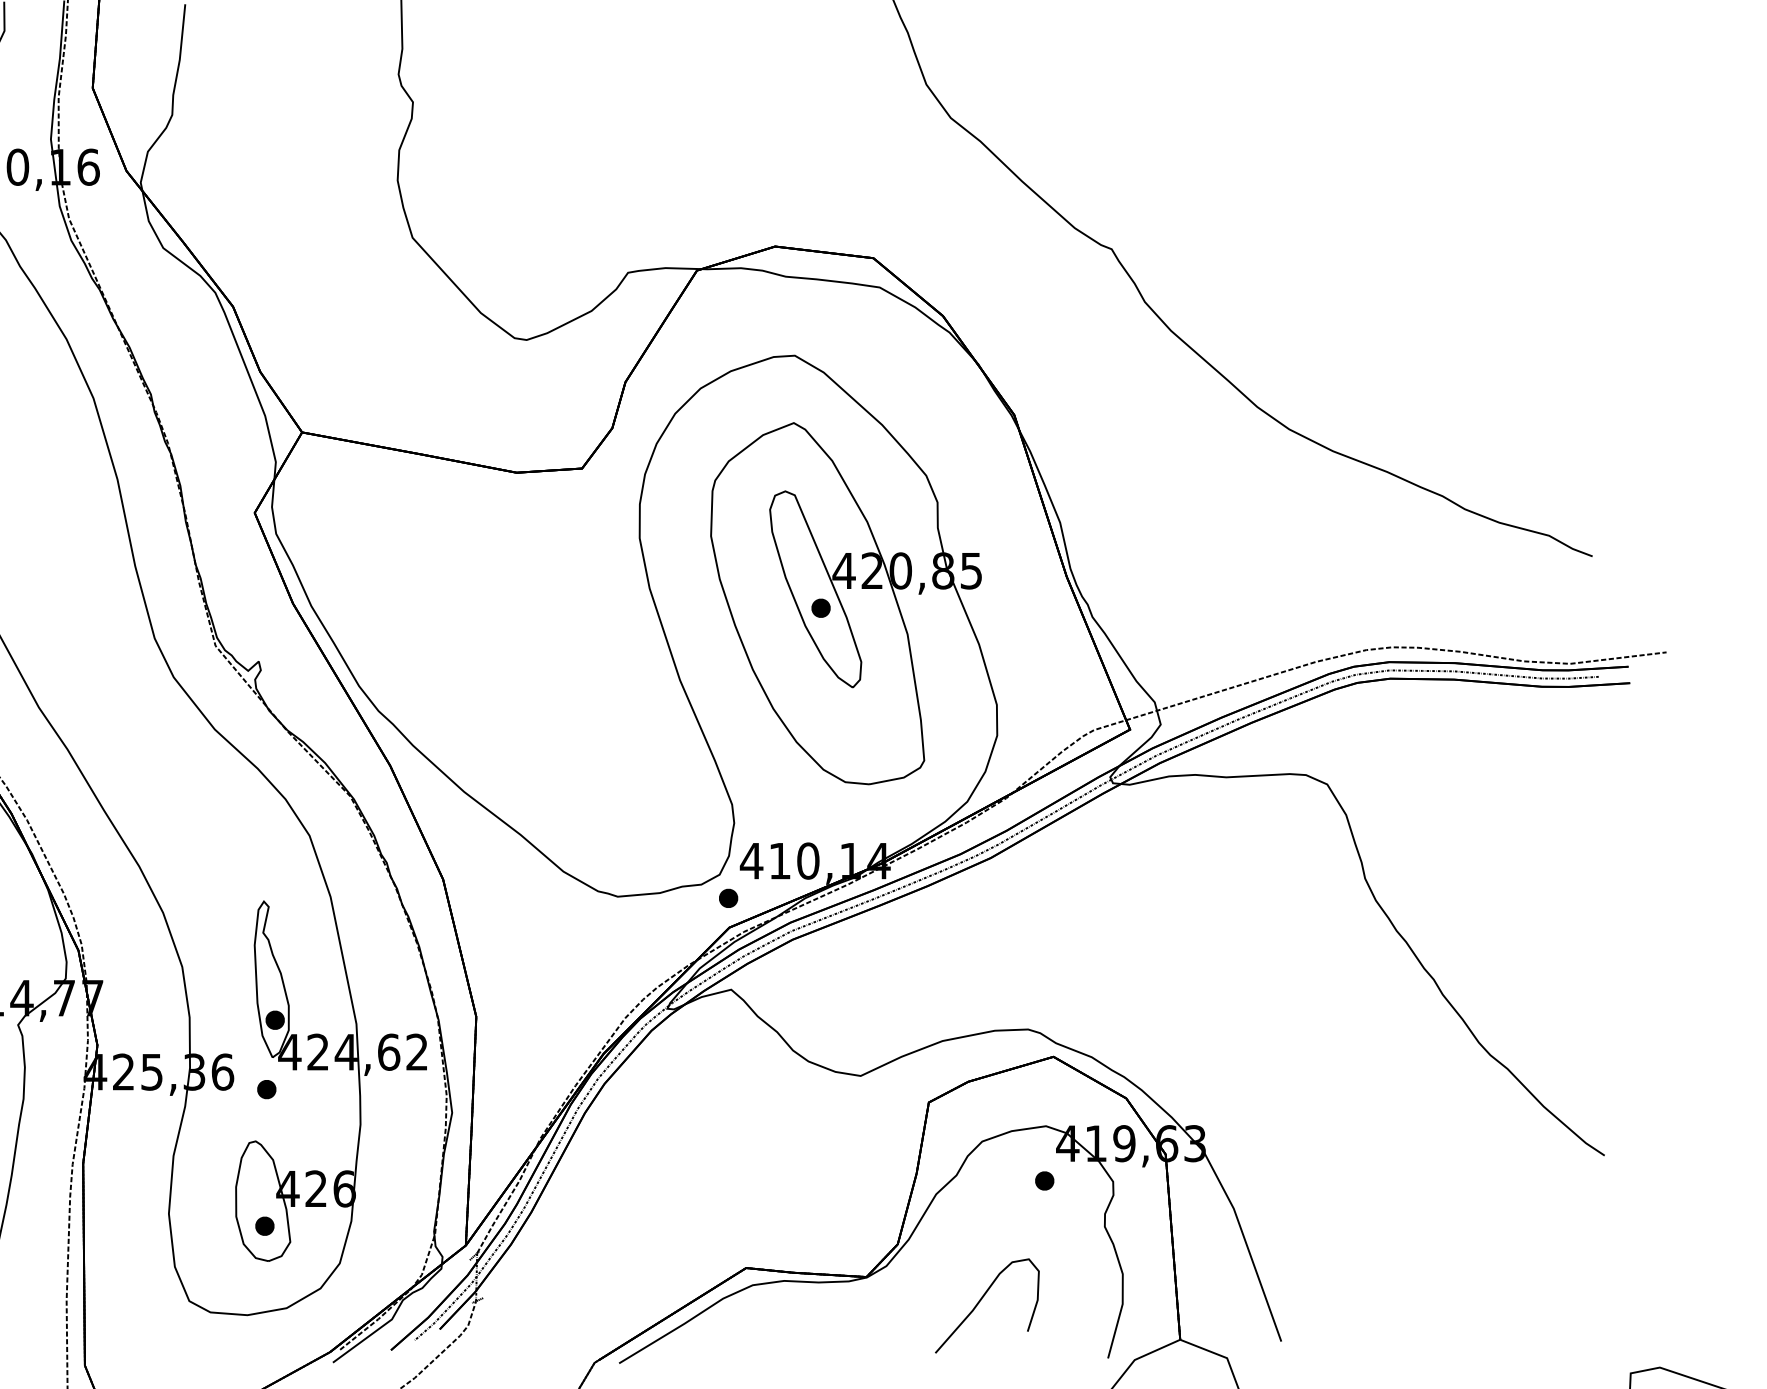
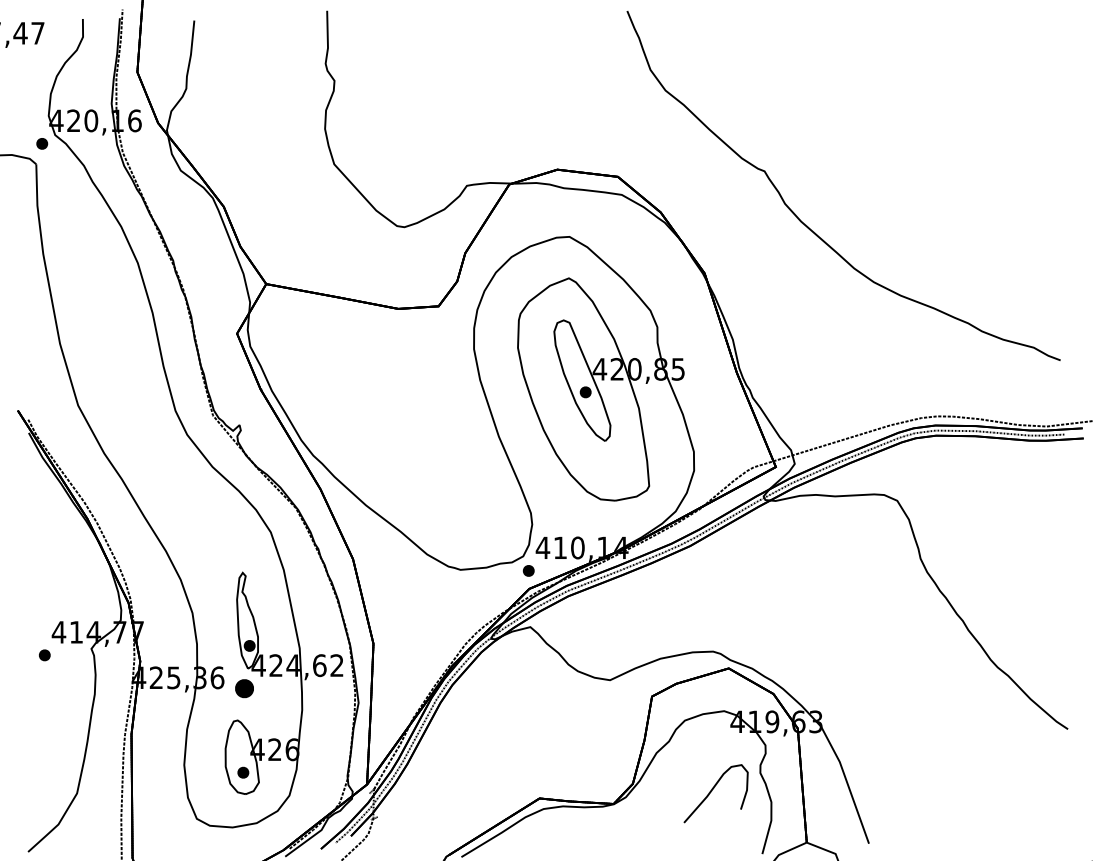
part: (266, 1089) -> (244, 688), size x1.6
part: (1044, 1180) -> (723, 744), removed
curve: (981, 1302) -> (712, 791), moved

